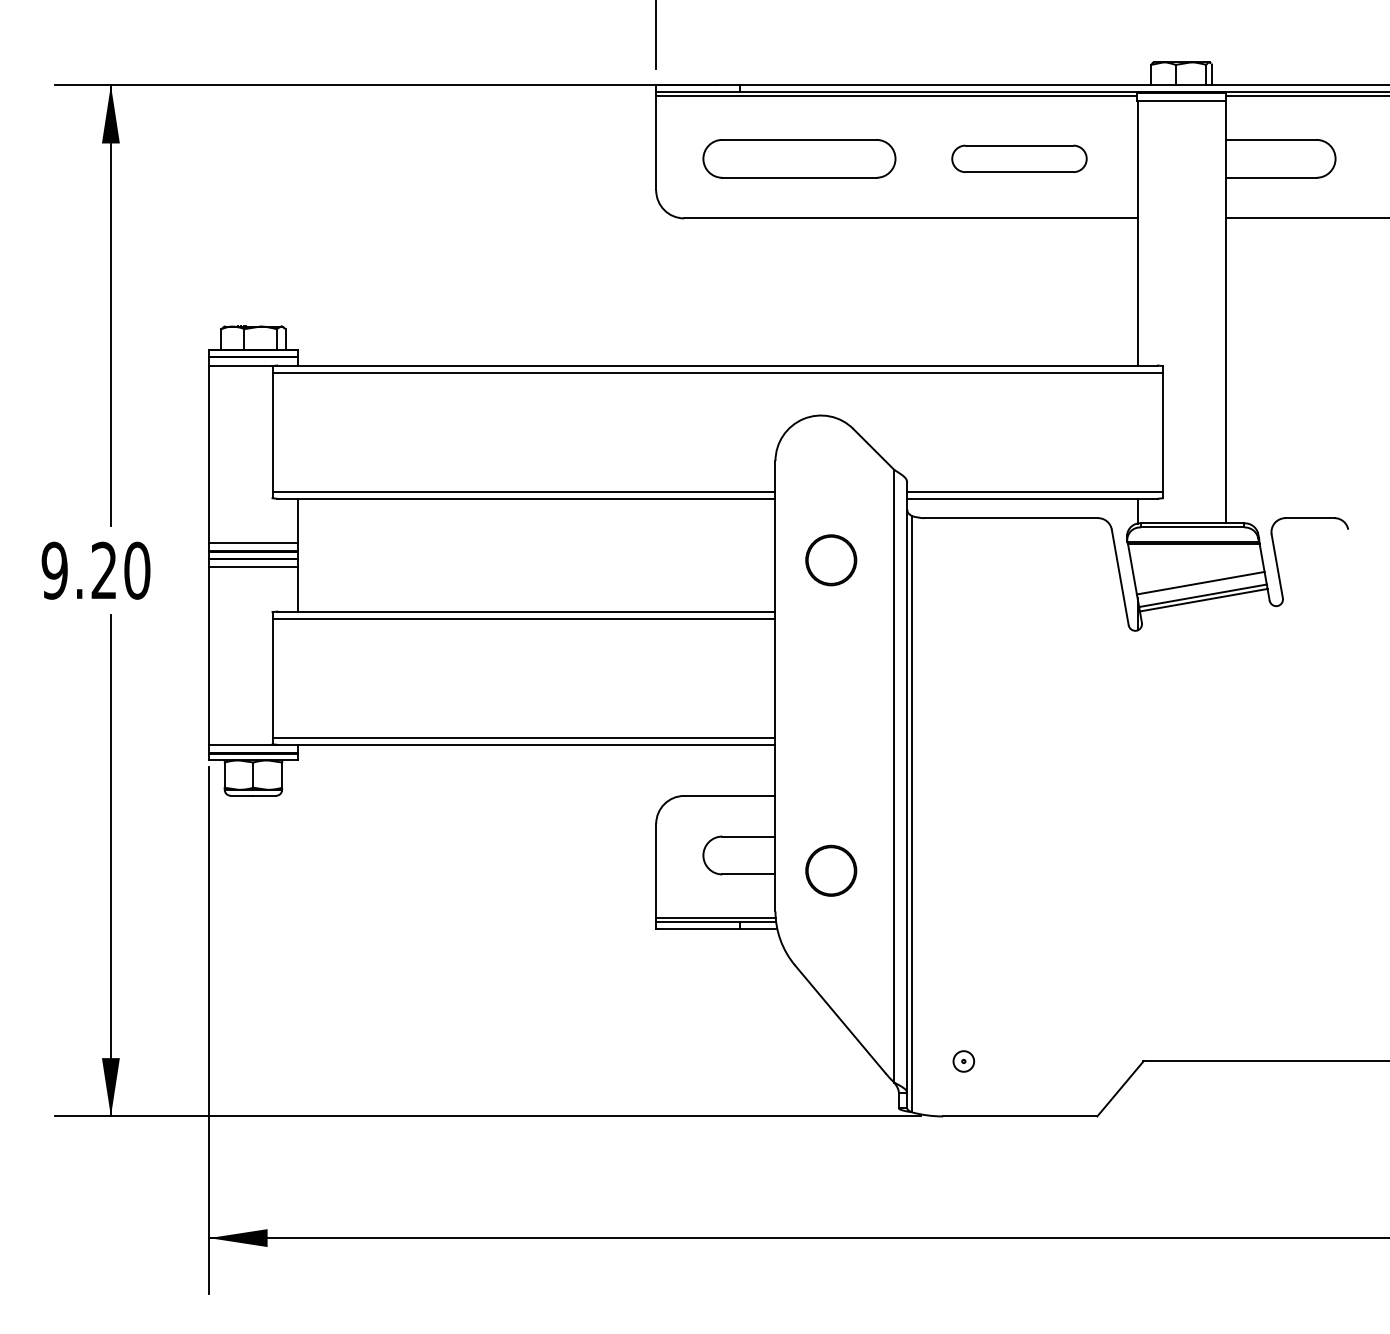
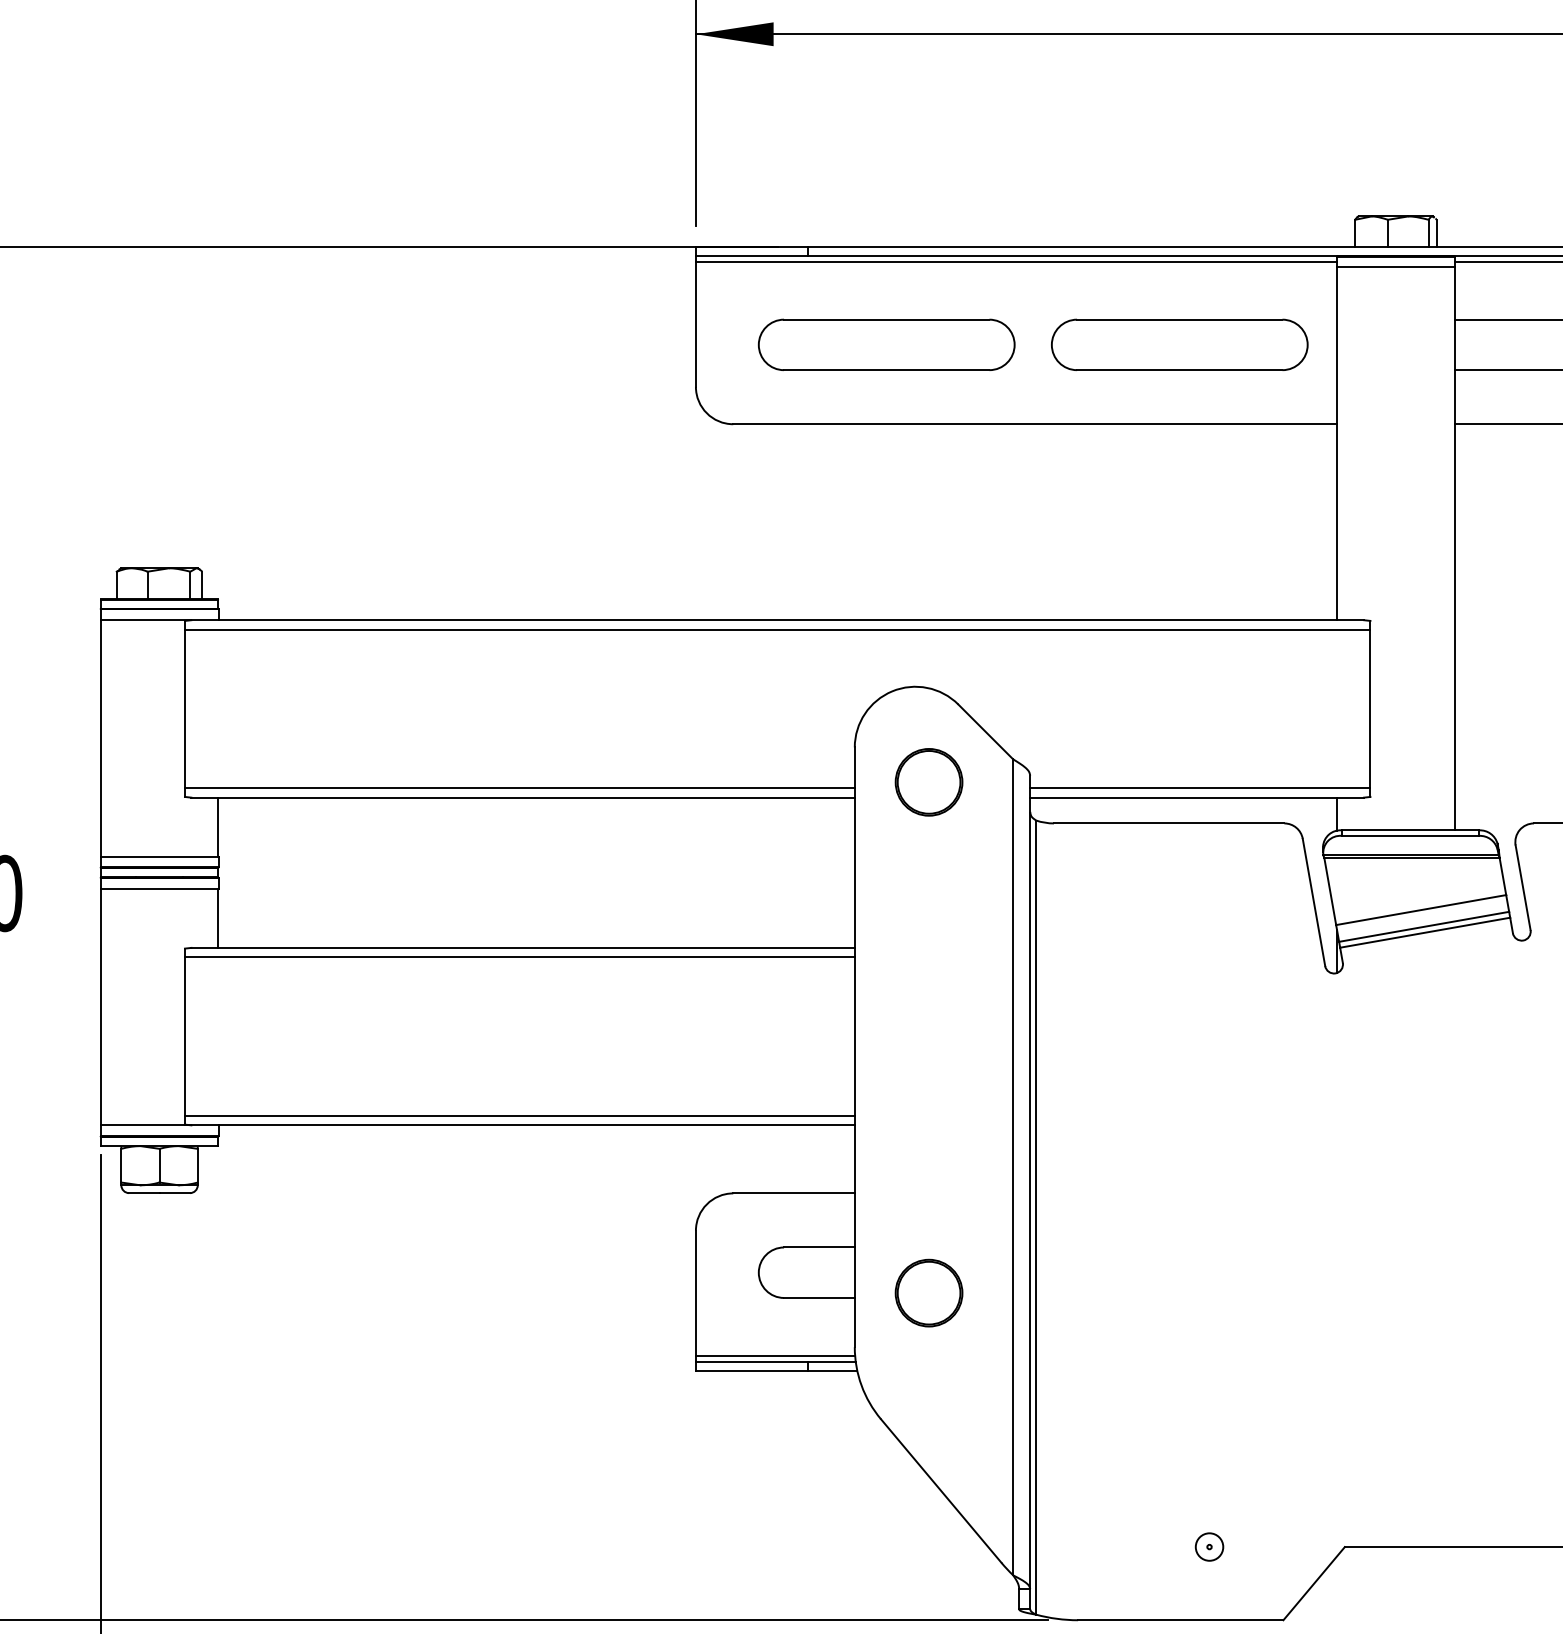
part: (1019, 158) -> (1179, 344), size x1.43
part: (831, 560) -> (929, 782), moved
part: (963, 1061) -> (1209, 1547), moved

